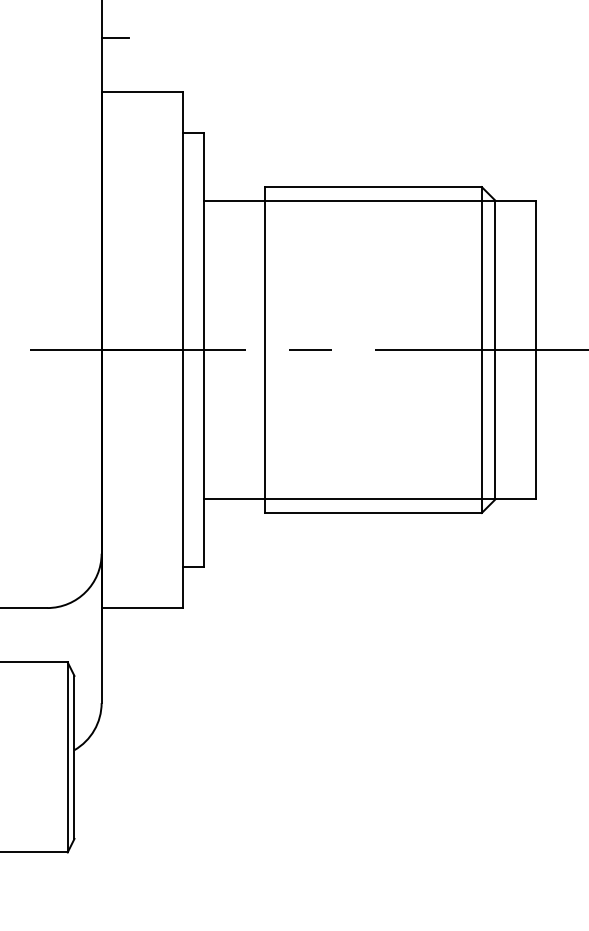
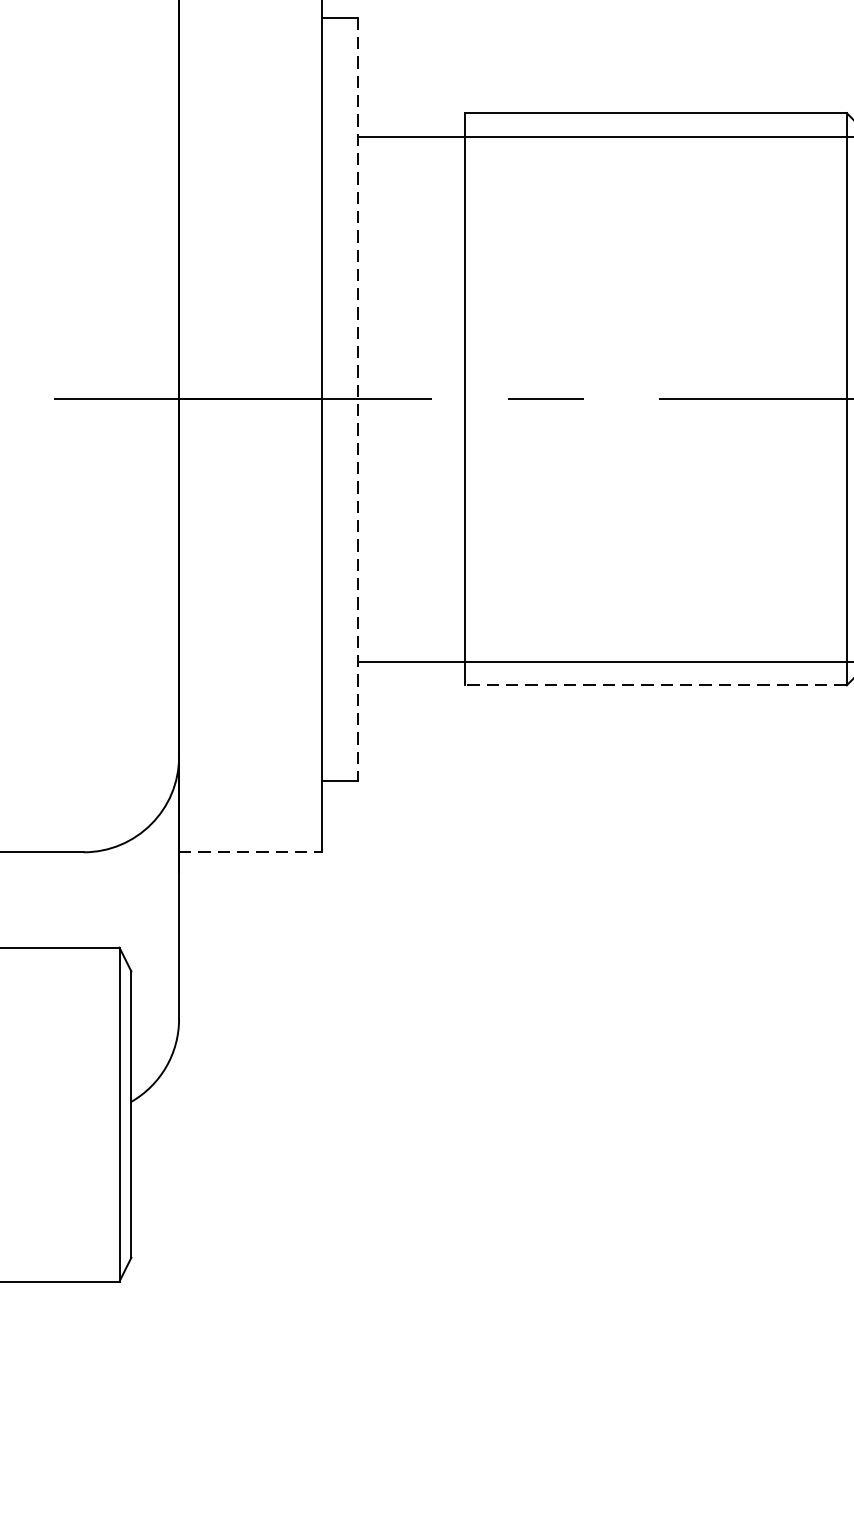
line: (203, 350) -> (357, 400), solid -> dashed
line: (373, 512) -> (656, 684), solid -> dashed
line: (142, 608) -> (250, 853), solid -> dashed

